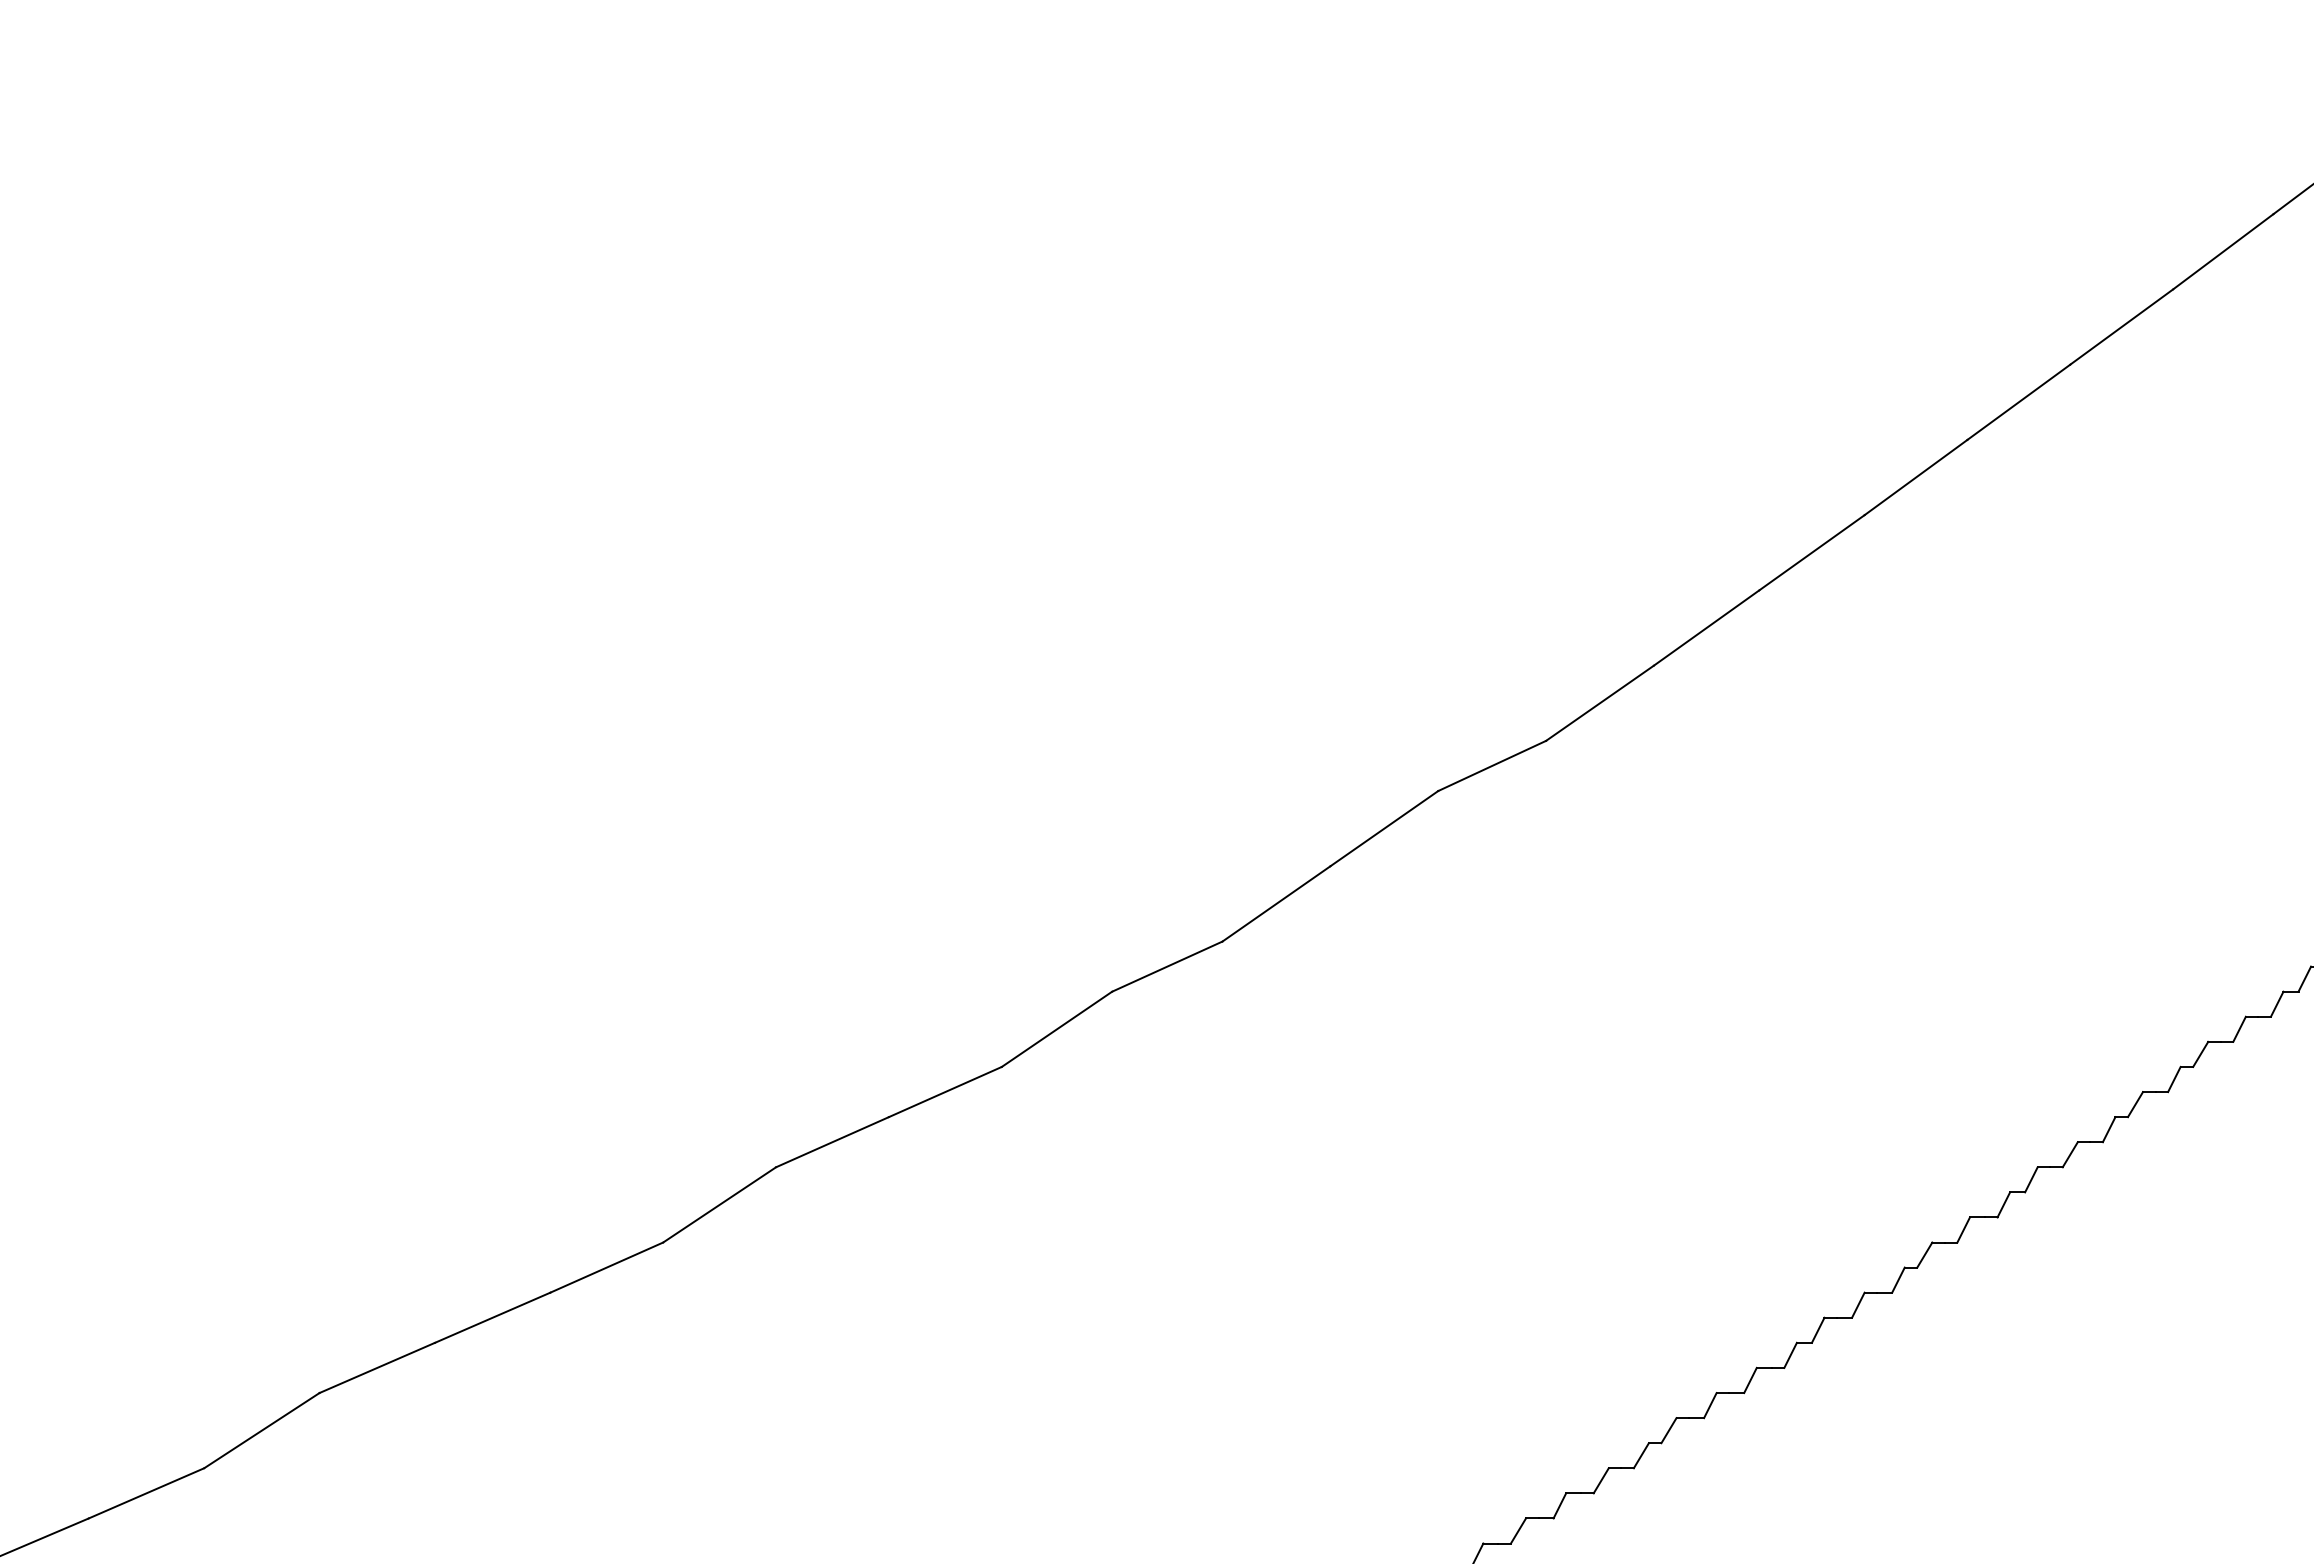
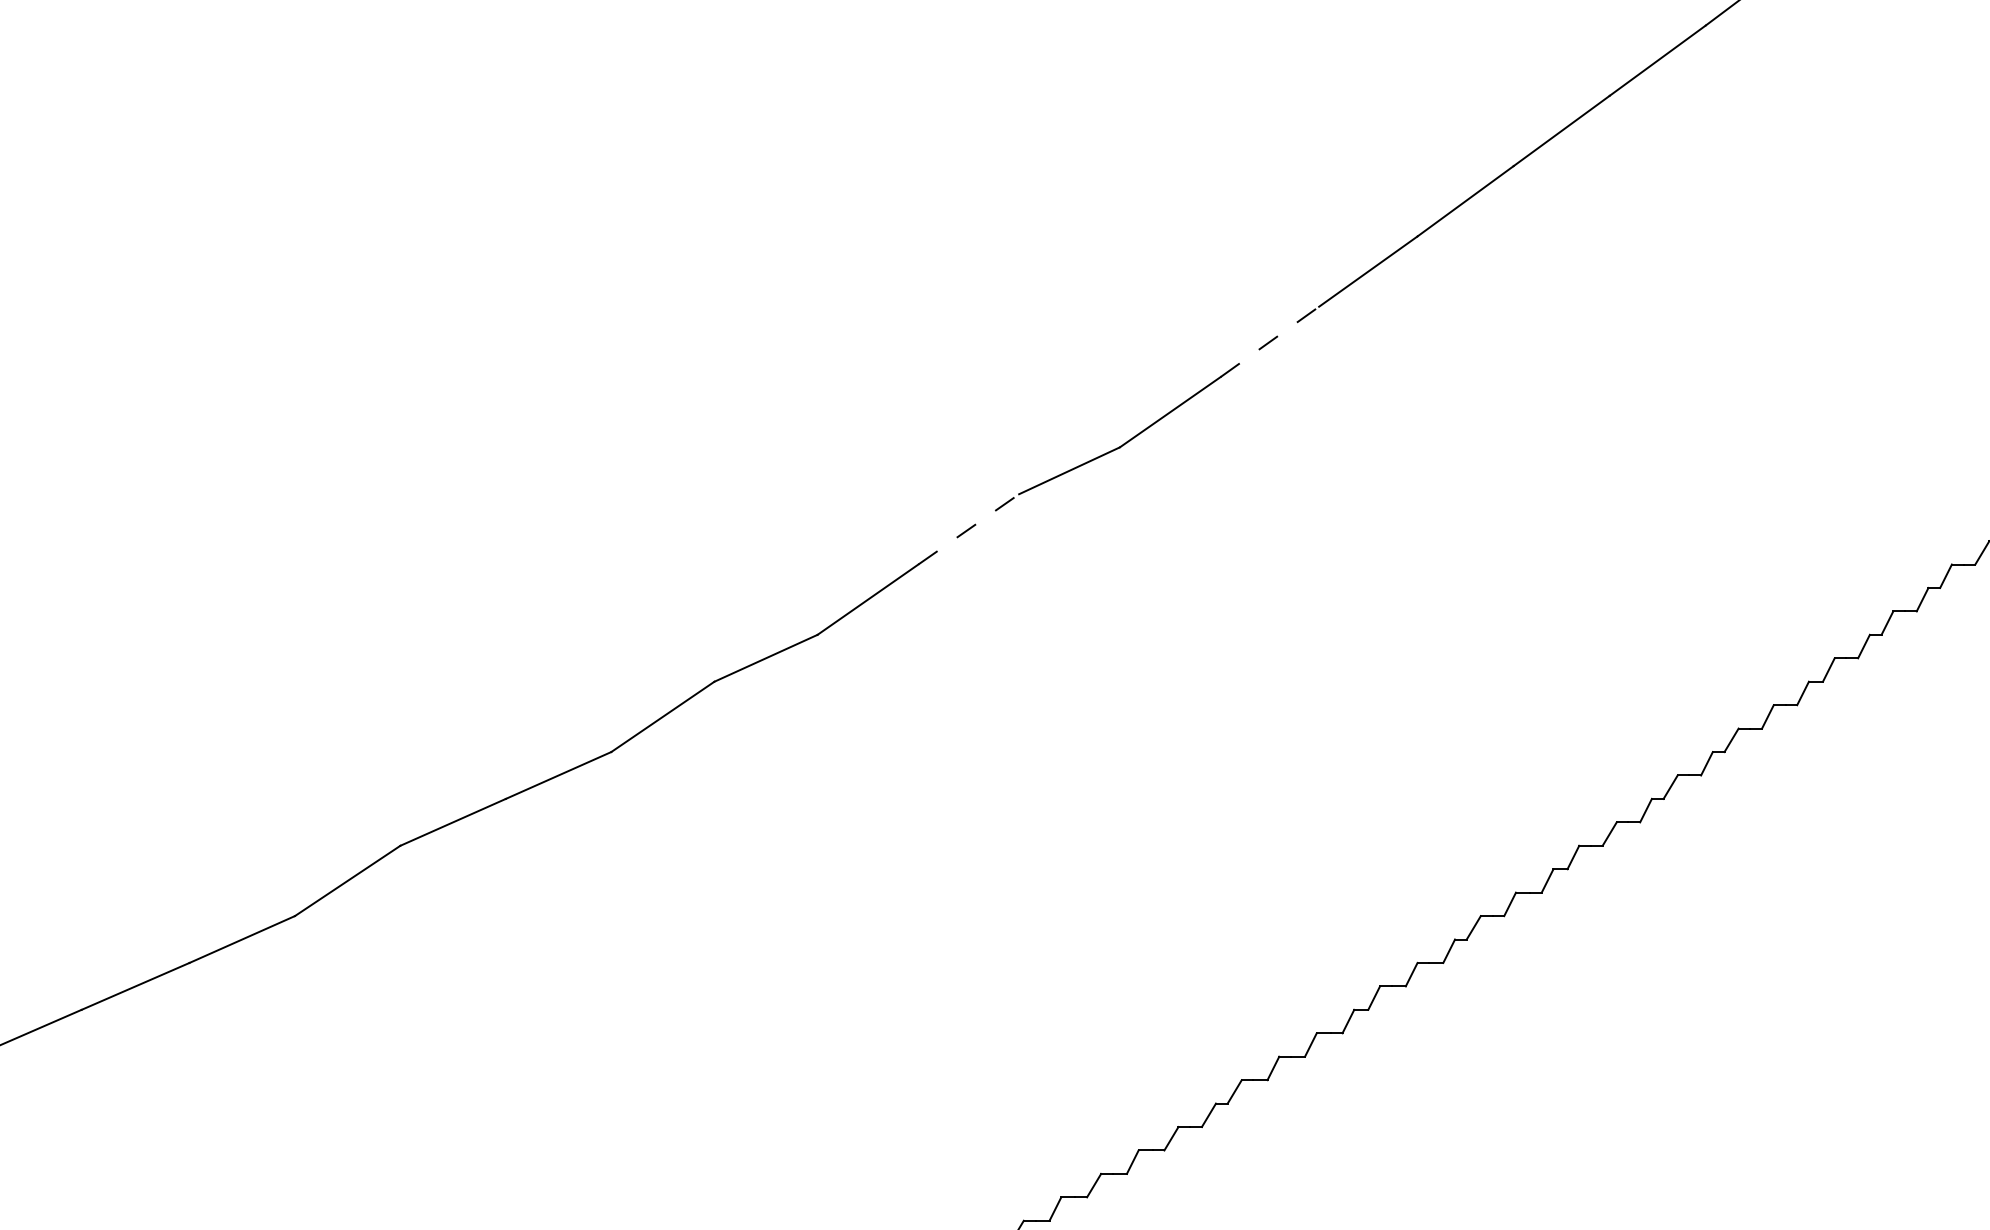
line: (1706, 628) -> (1269, 342), solid -> dashed
line: (1384, 828) -> (968, 529), solid -> dashed

